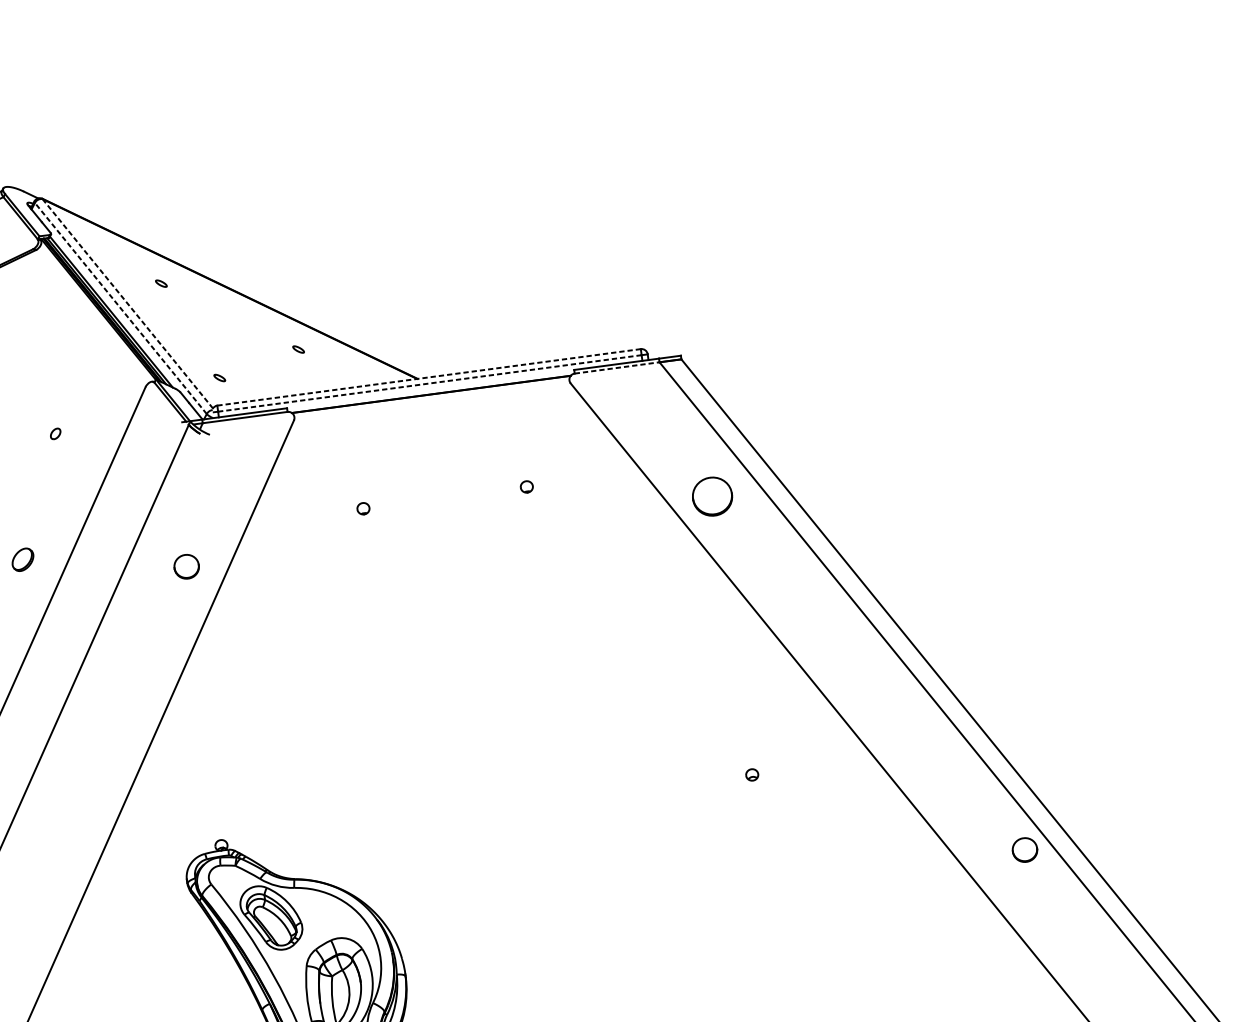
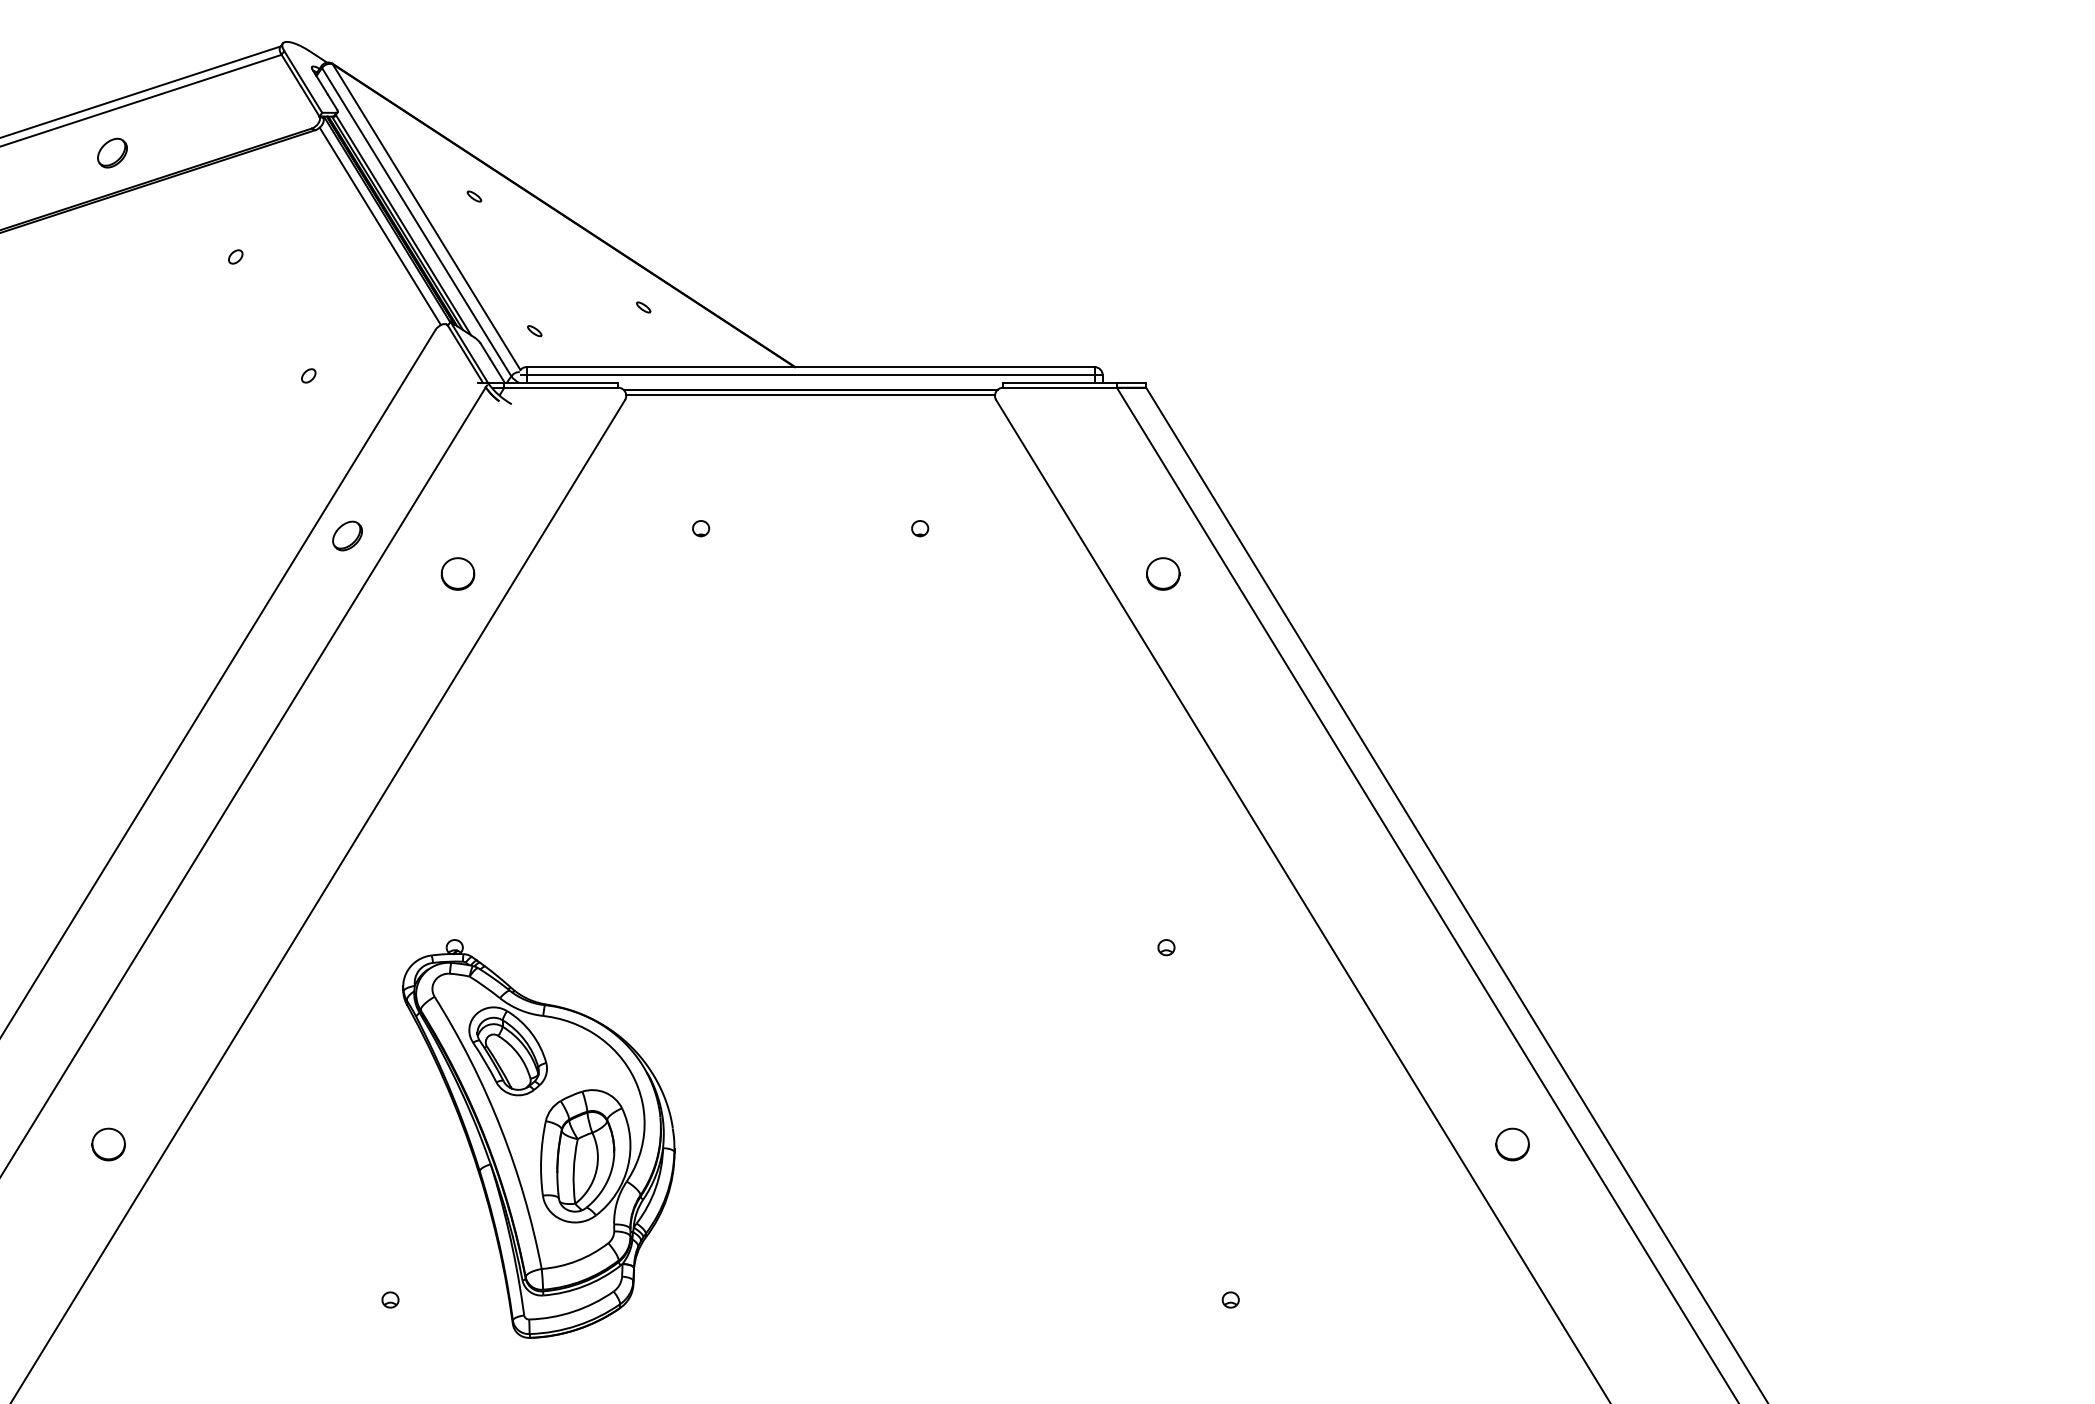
line: (127, 304) -> (426, 217), dashed -> solid
line: (120, 308) -> (416, 222), dashed -> solid
line: (93, 315) -> (379, 226), added
line: (617, 367) -> (1060, 387), dashed -> solid
line: (429, 377) -> (810, 367), dashed -> solid
line: (429, 383) -> (810, 375), dashed -> solid
line: (431, 398) -> (810, 395), added
part: (712, 496) -> (1163, 573), size x0.62
part: (22, 559) -> (347, 535), moved
part: (1024, 850) -> (1512, 1144), moved

